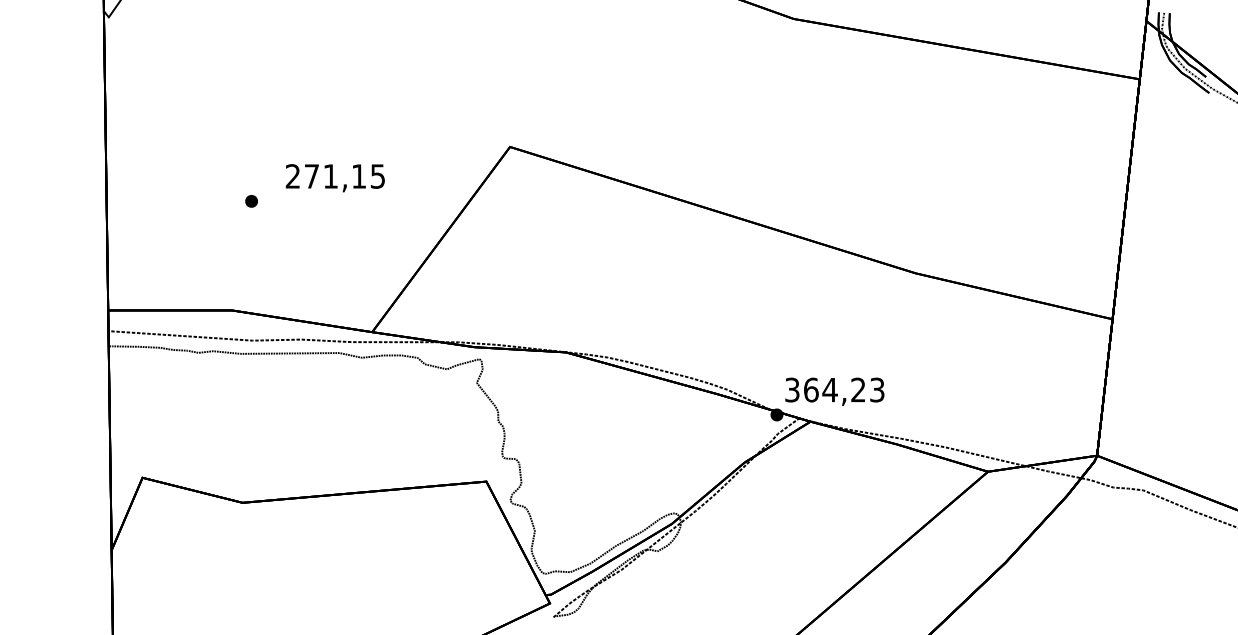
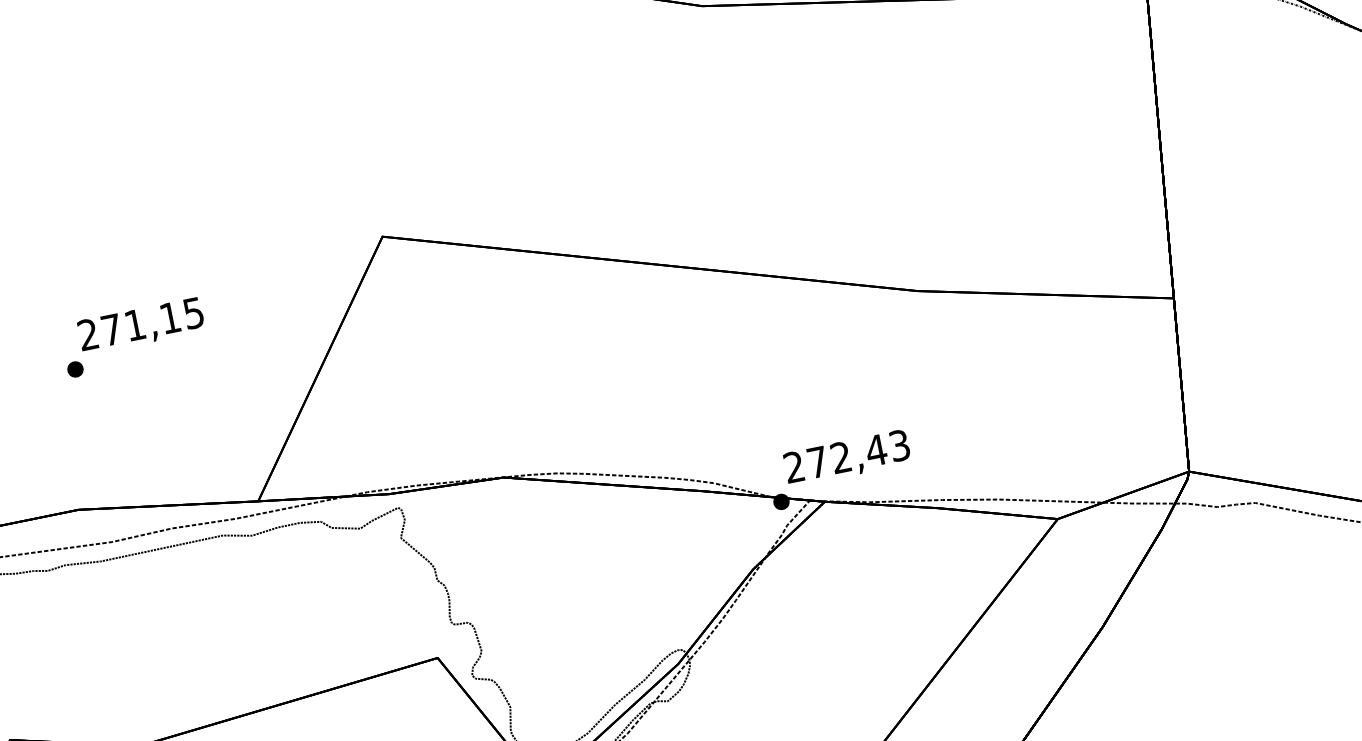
text: (334, 178) -> (140, 326), moved
text: (825, 389) -> (835, 458), 364,23 -> 272,43

